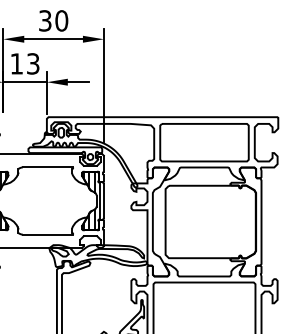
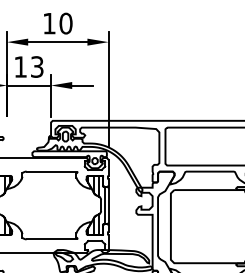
text: (45, 20) -> (49, 23), 30 -> 10

